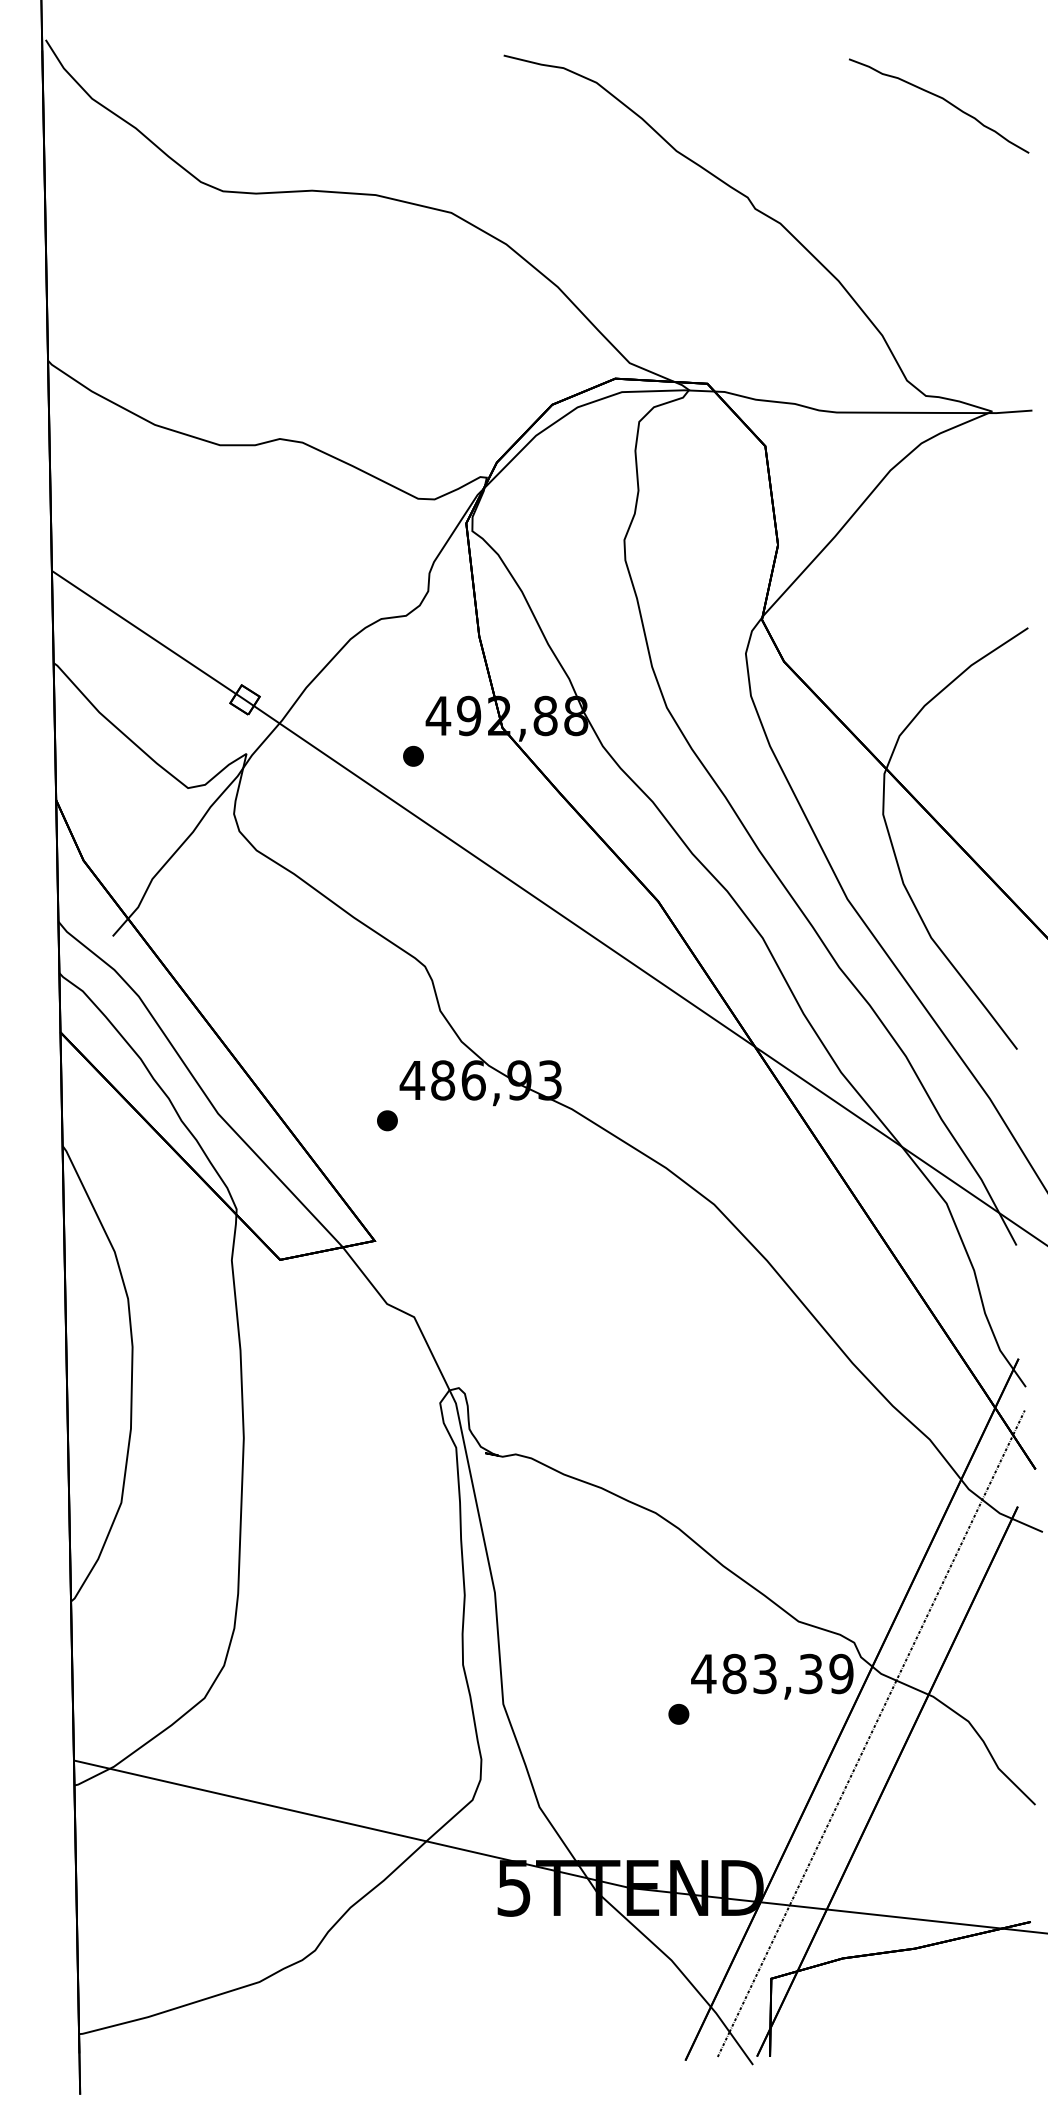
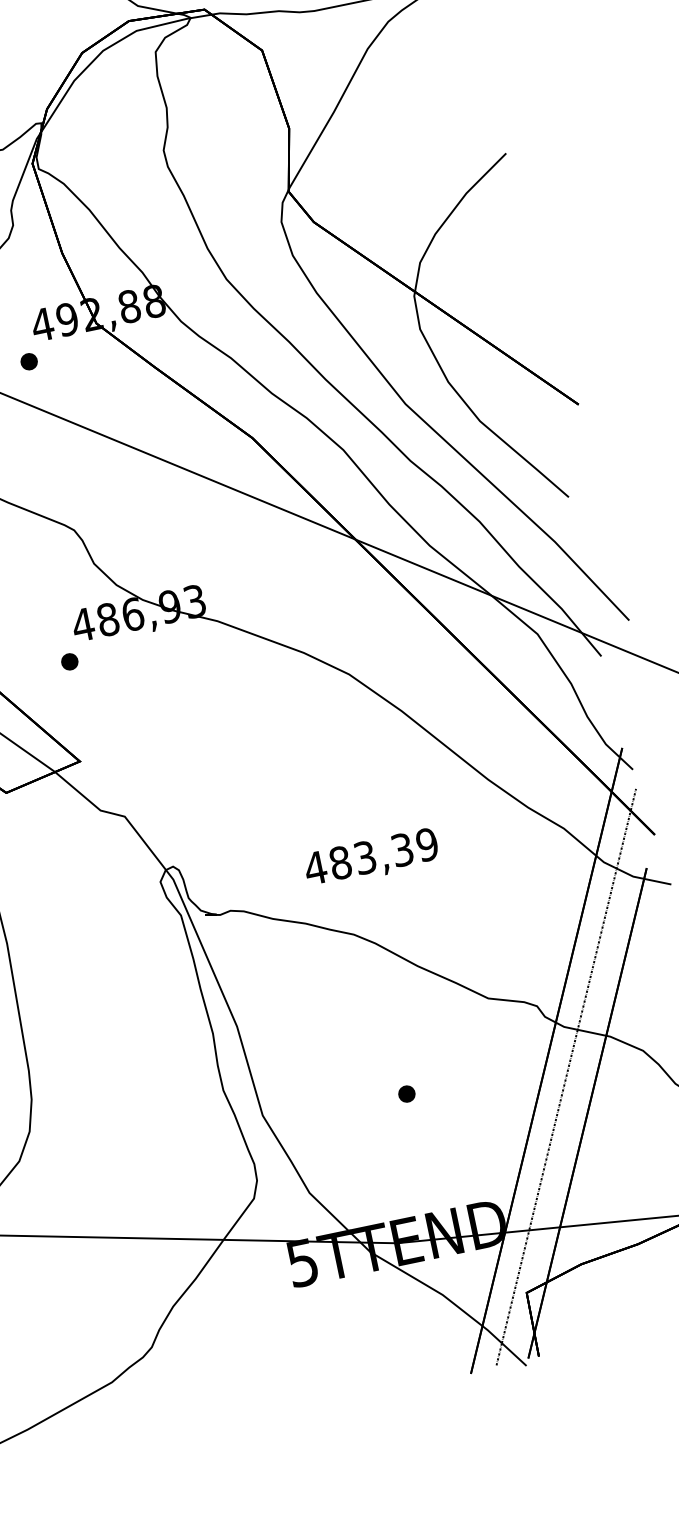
text: (772, 1676) -> (371, 858), moved

